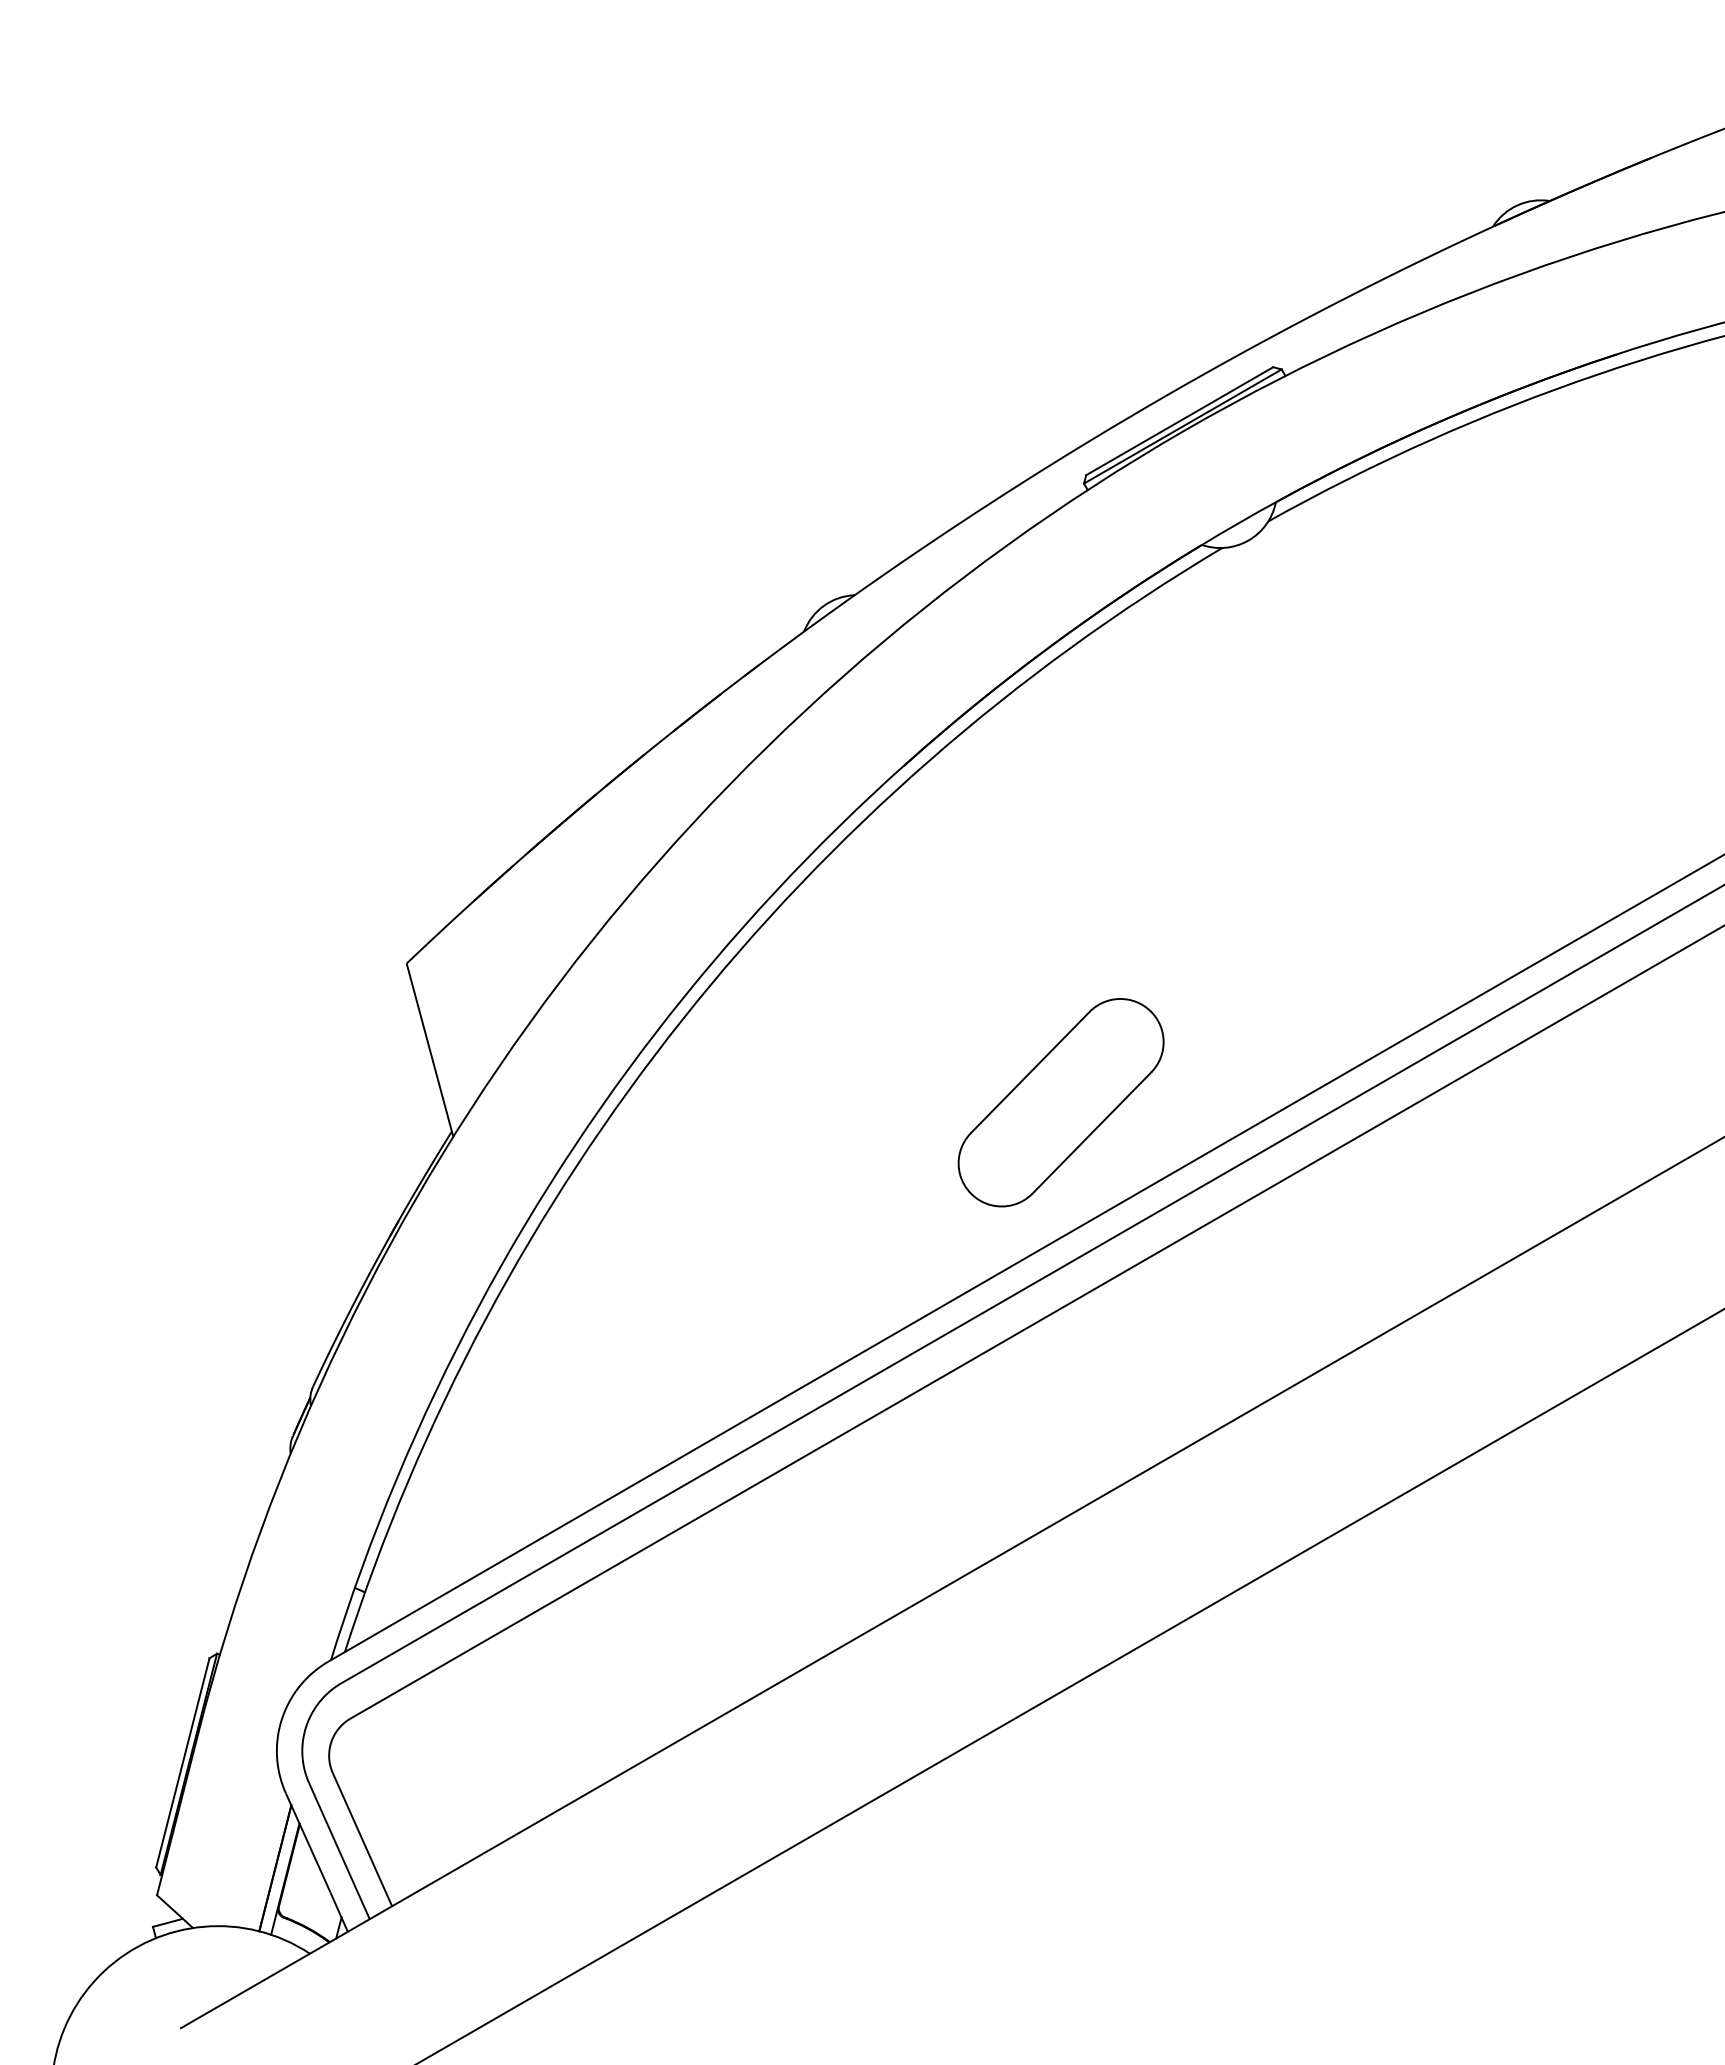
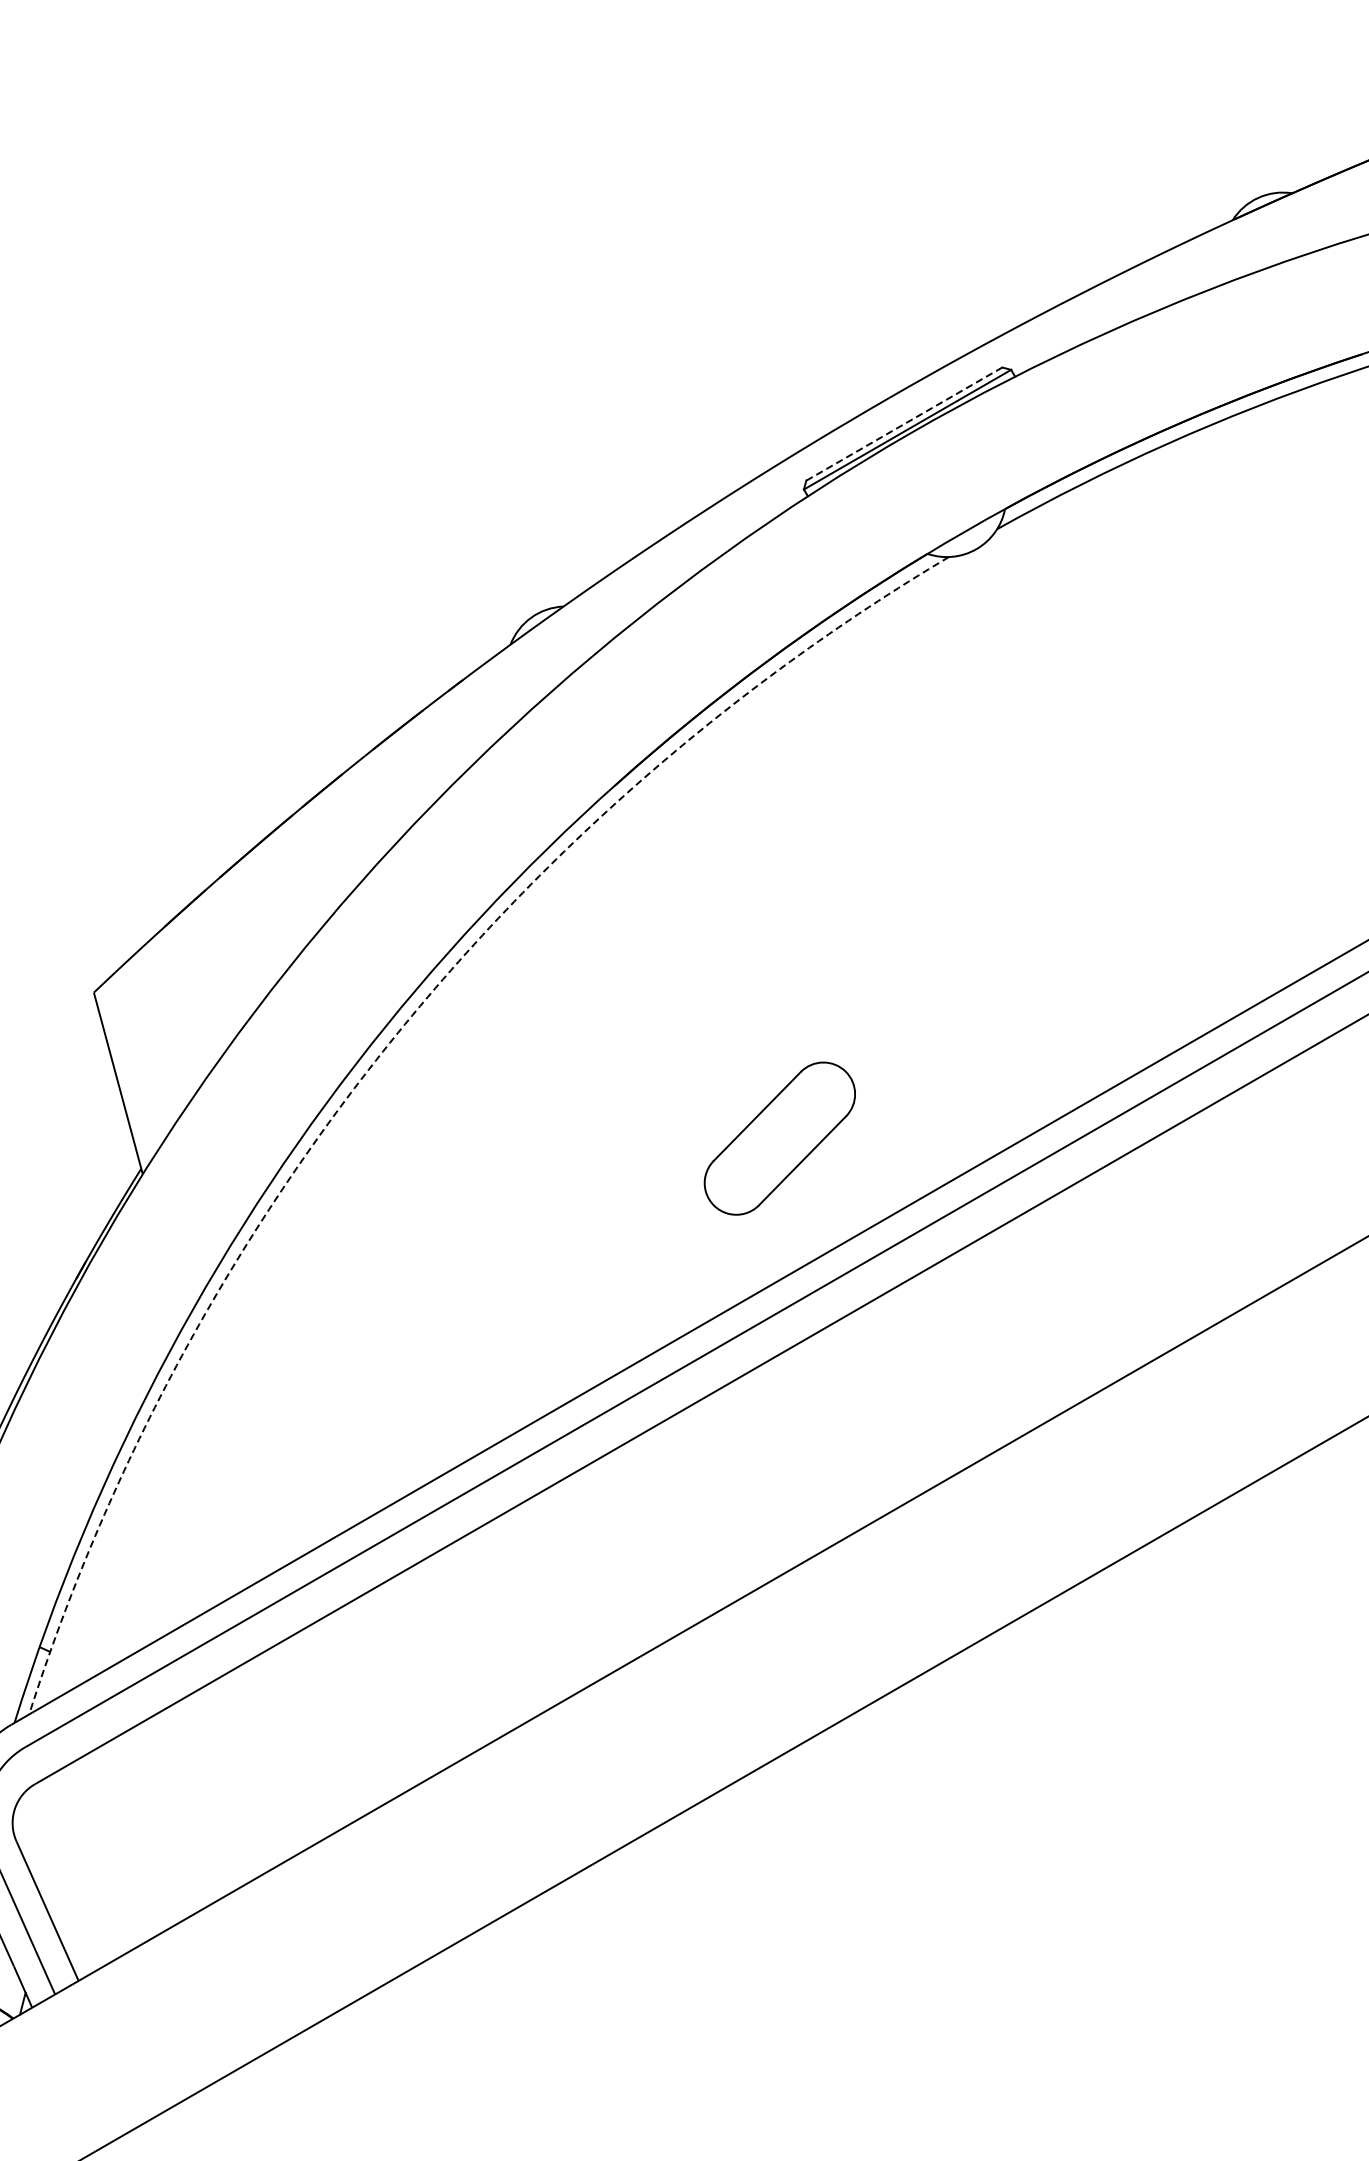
line: (1179, 421) -> (904, 424), solid -> dashed
arc: (682, 1019) -> (383, 1051), solid -> dashed
part: (1060, 1102) -> (779, 1138), size x0.7

